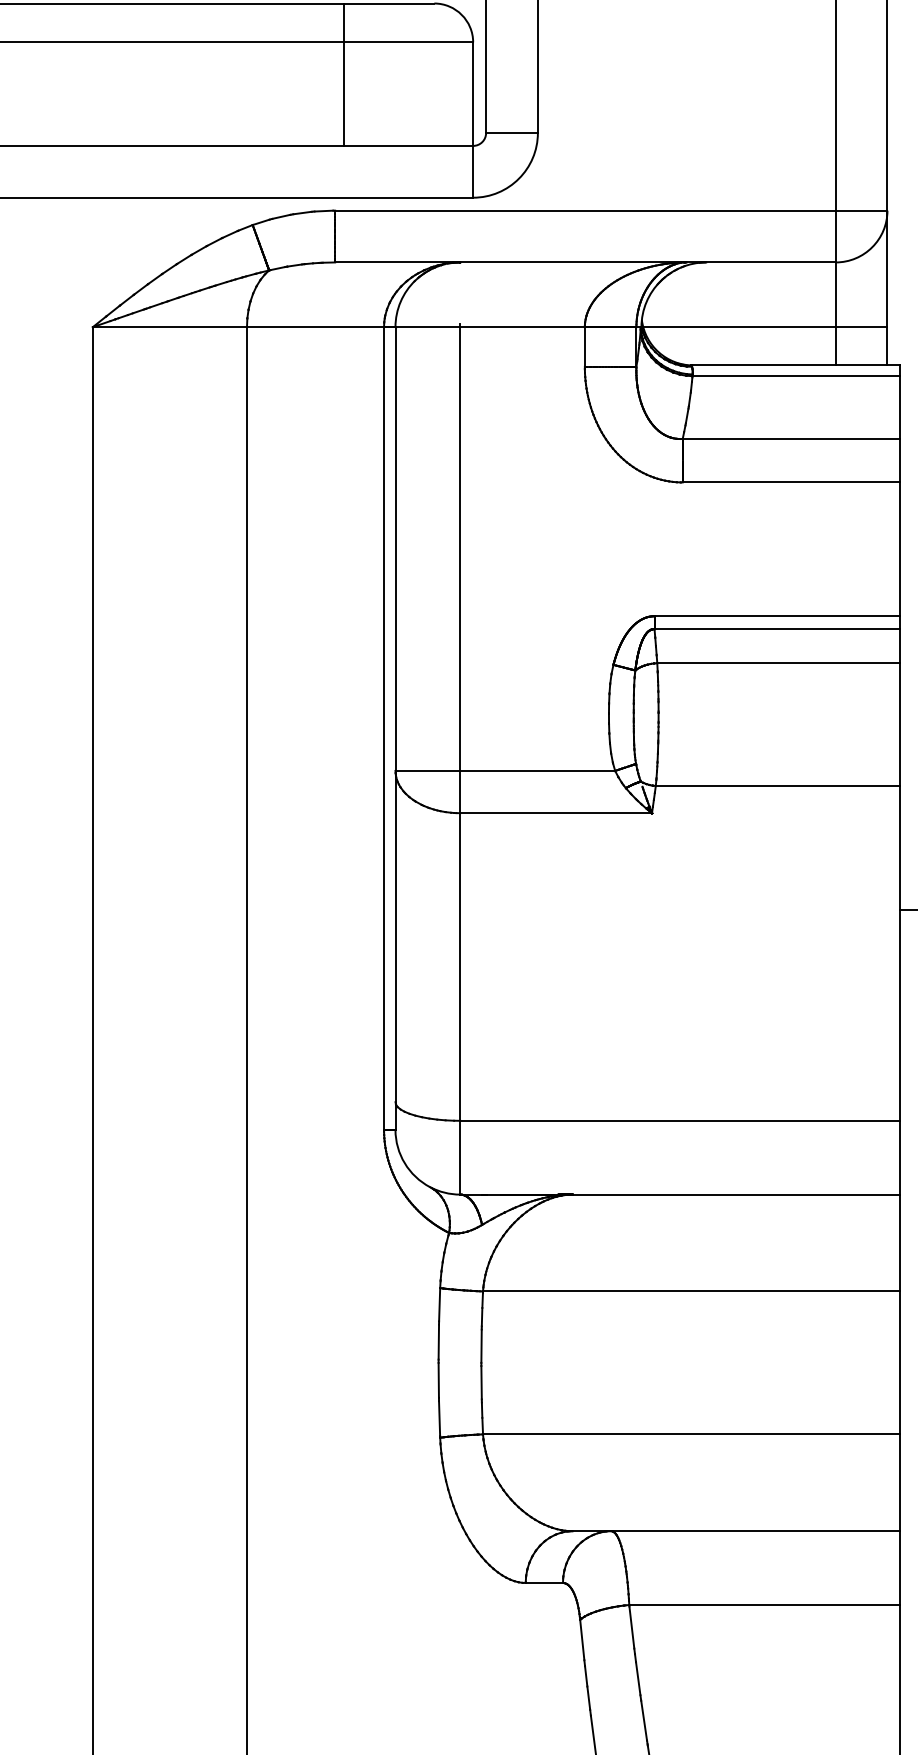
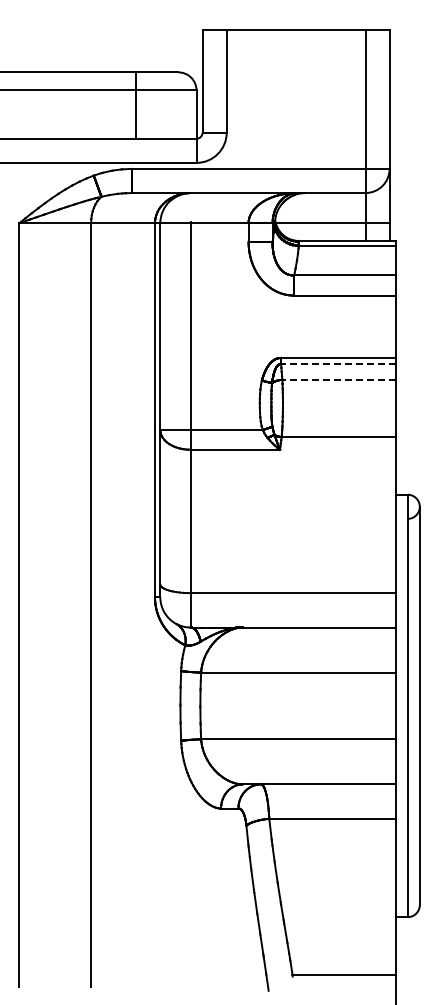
line: (775, 628) -> (337, 363), solid -> dashed
line: (779, 662) -> (339, 379), solid -> dashed

